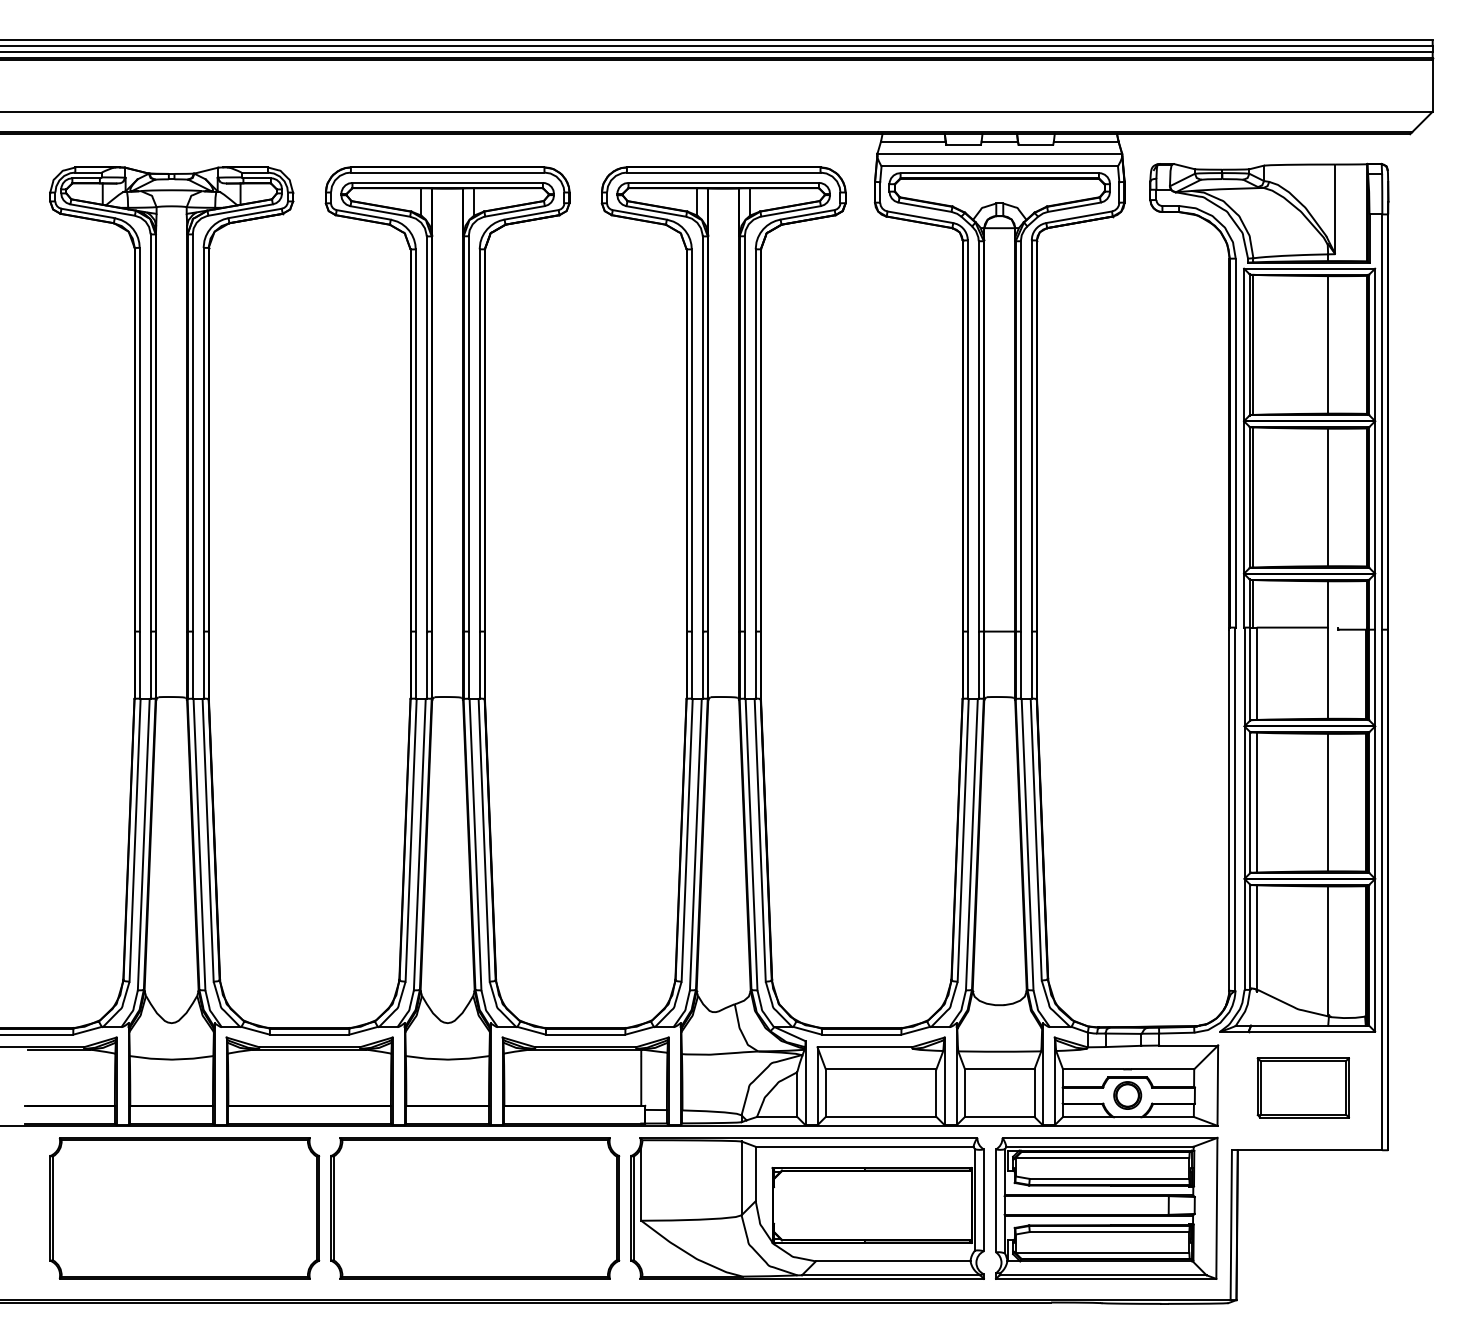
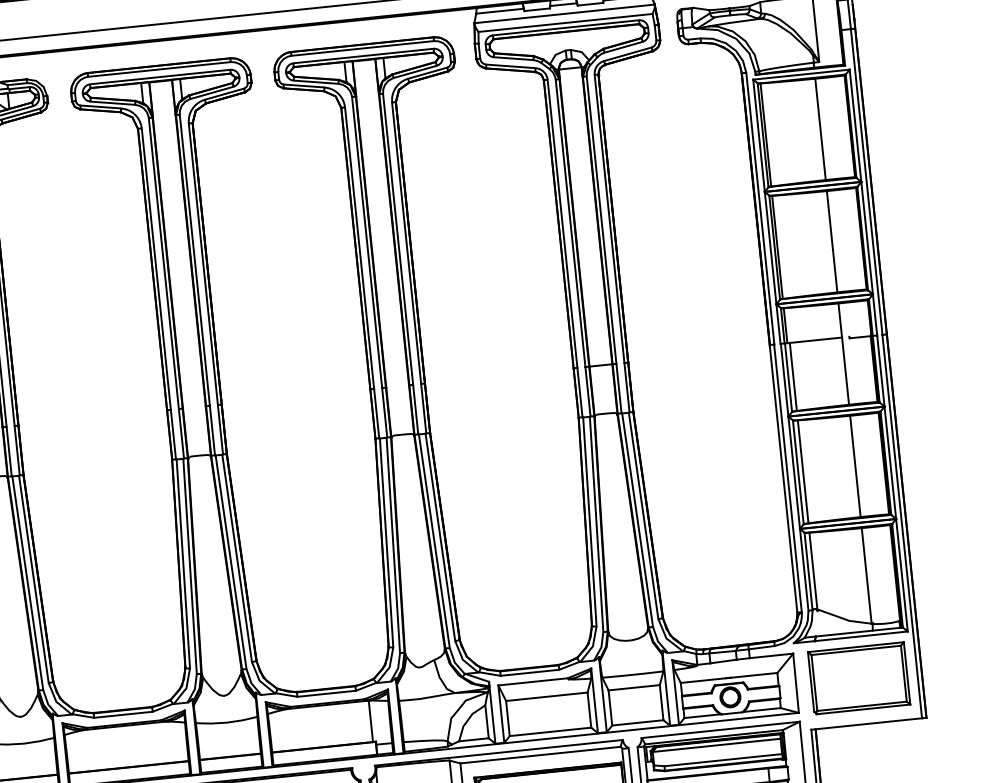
part: (1303, 1087) -> (859, 678), size x1.43

